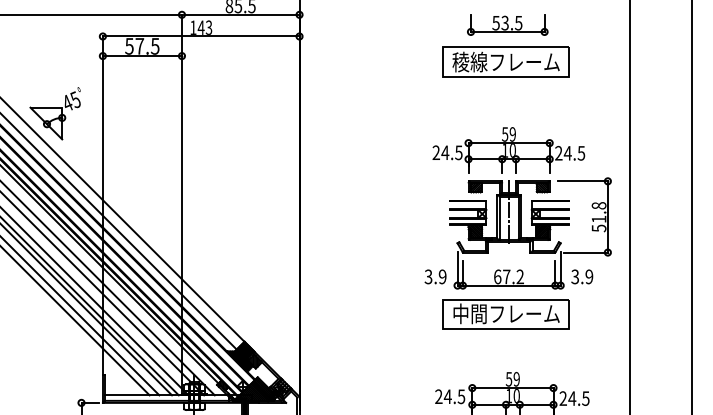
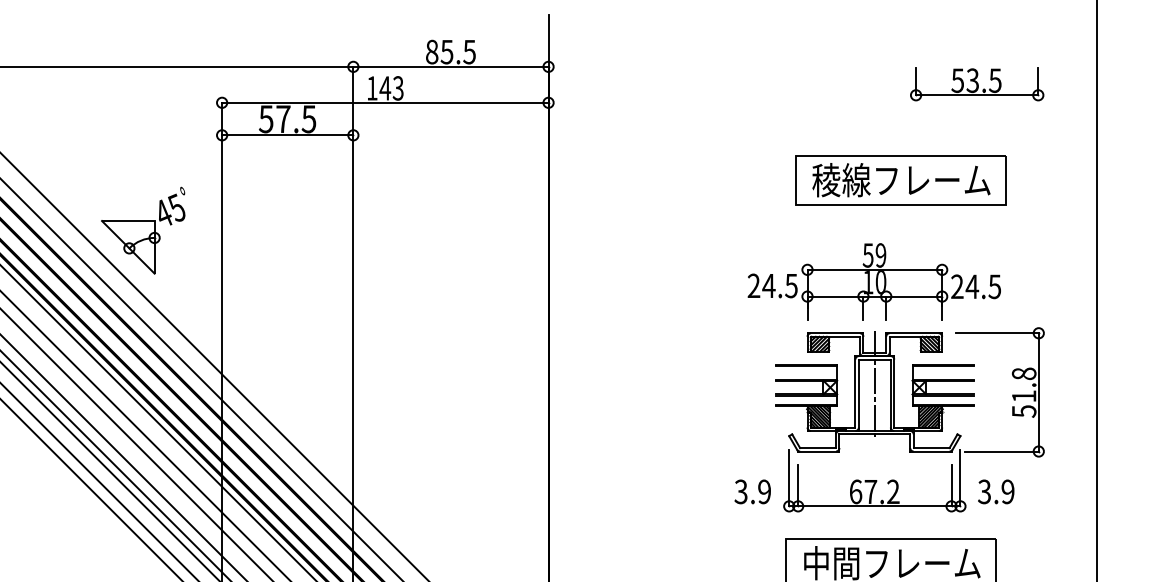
part: (507, 24) -> (976, 82), moved
part: (505, 61) -> (900, 179), moved
part: (517, 208) -> (888, 378), moved

